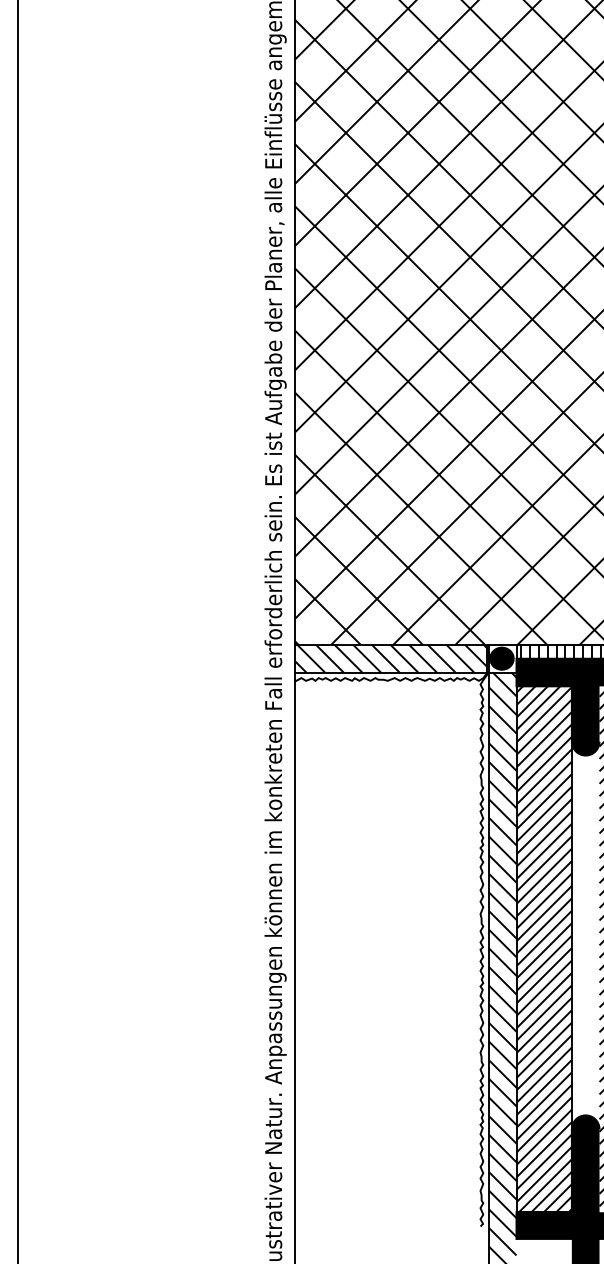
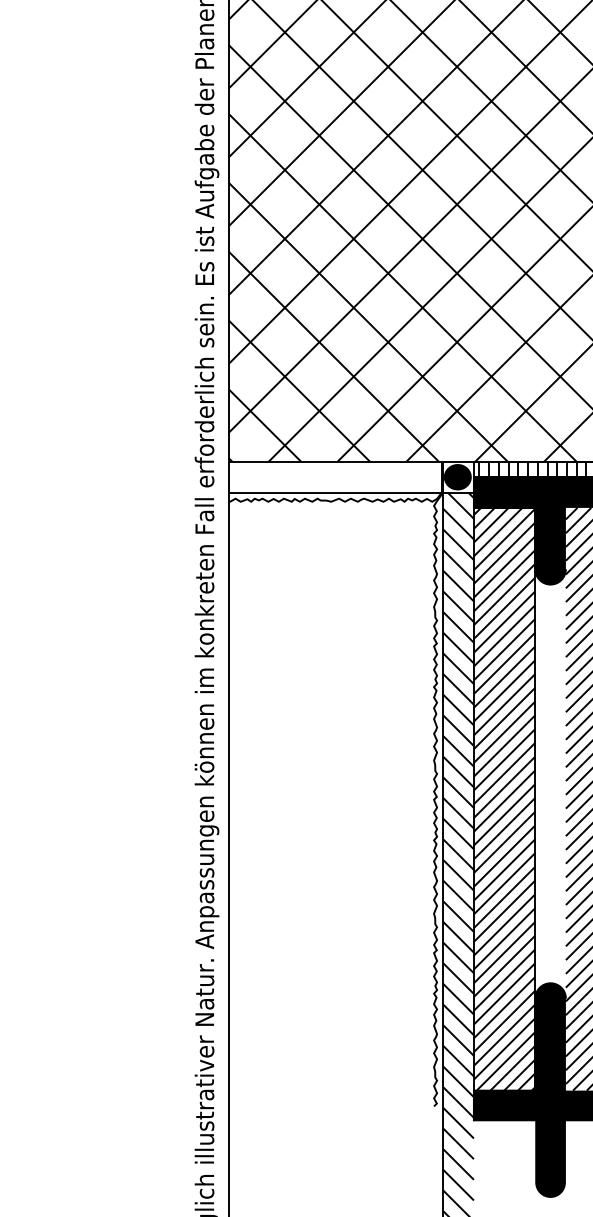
hatch: (391, 658) -> (335, 477), removed

